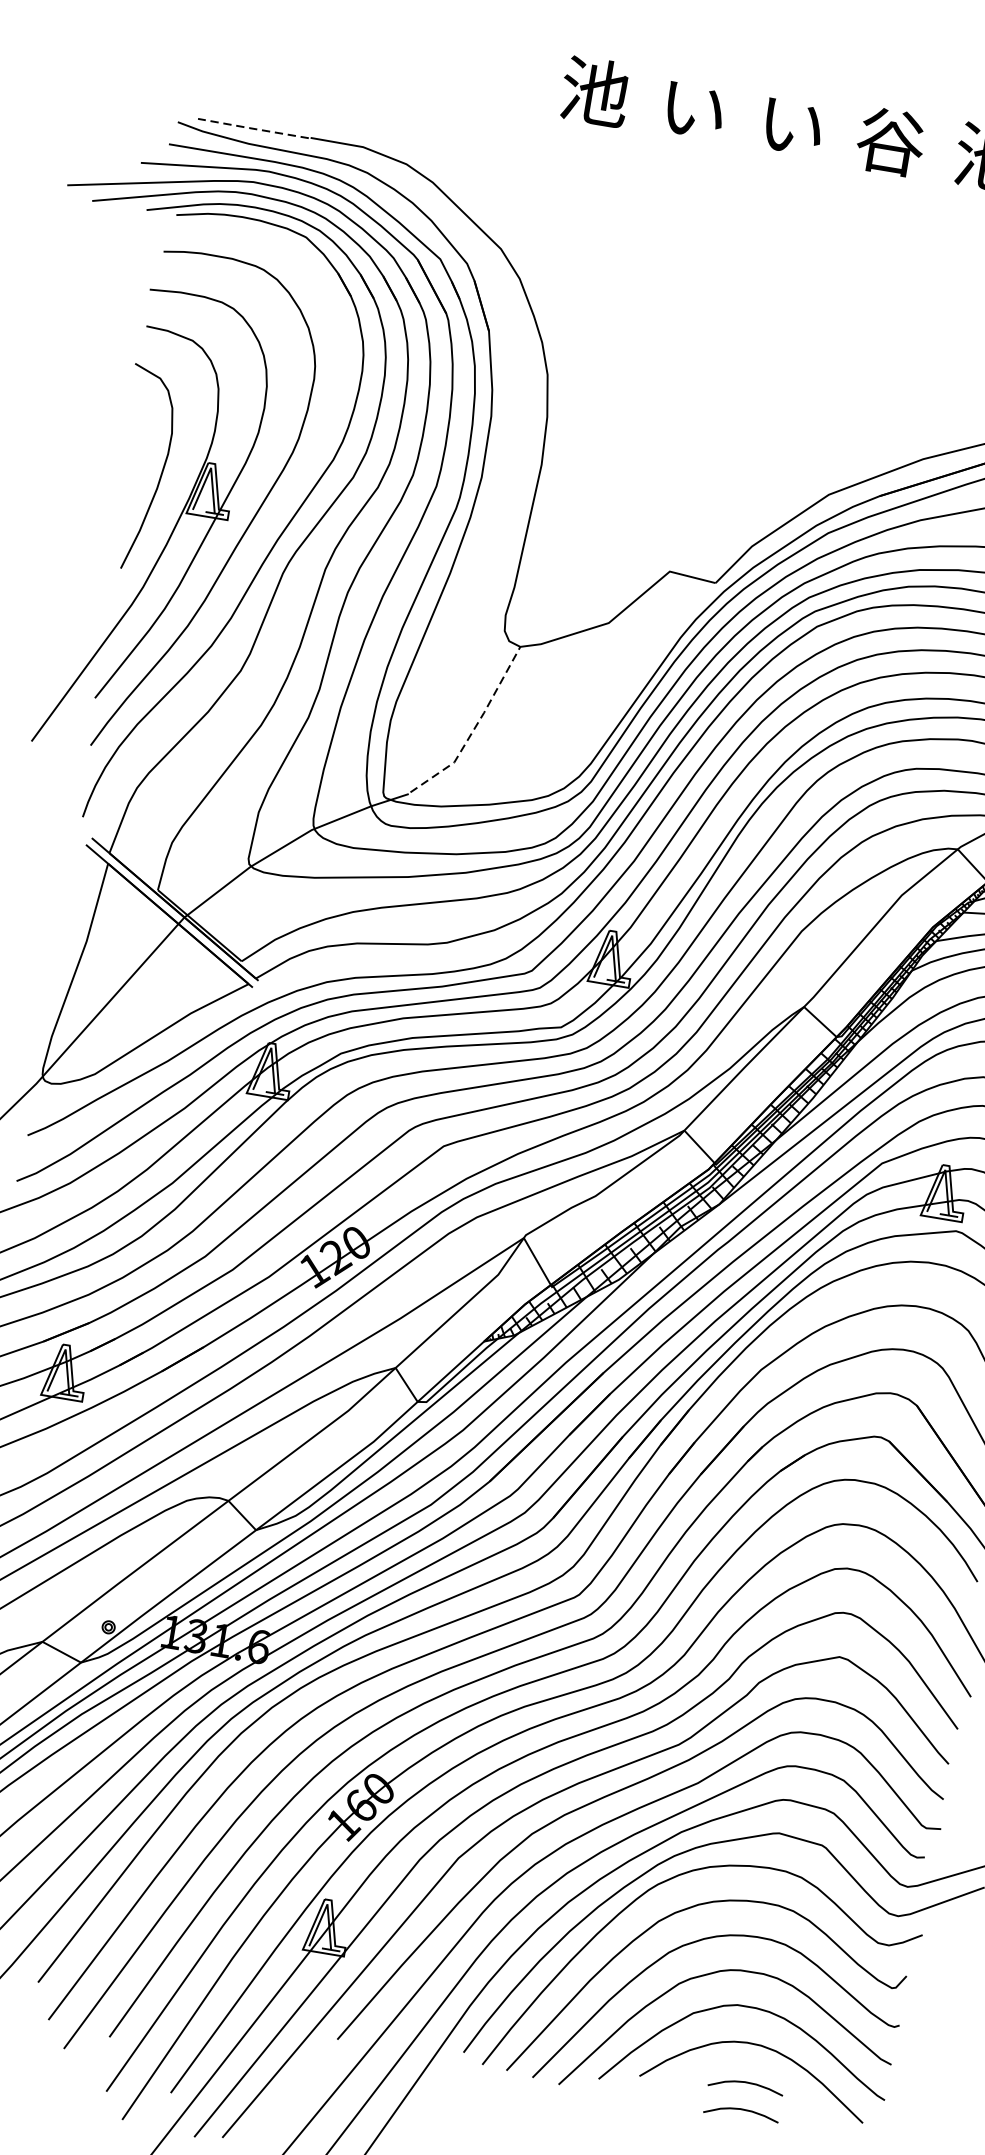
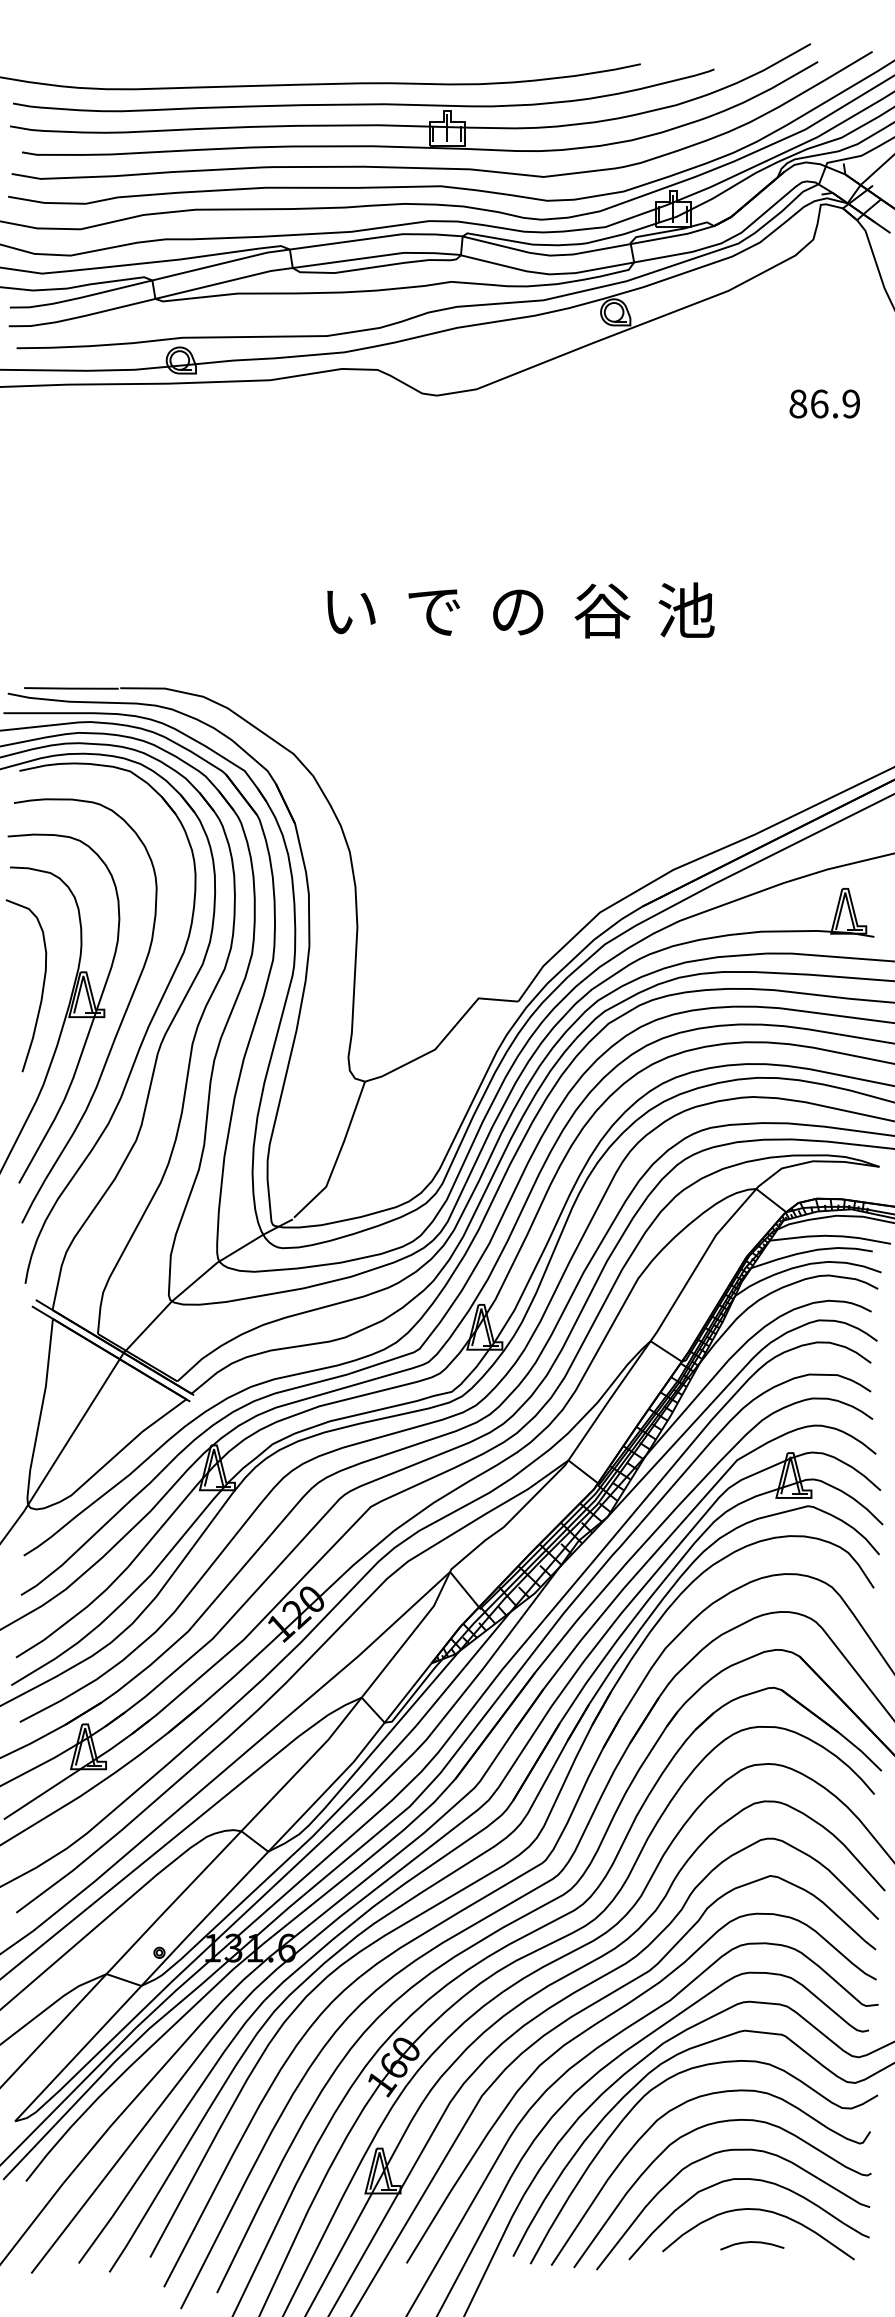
text: (595, 90) -> (350, 609), 池 -> い
text: (693, 110) -> (434, 612), い -> で
text: (792, 127) -> (518, 612), い -> の
line: (252, 128) -> (70, 688), dashed -> solid
line: (474, 728) -> (338, 1155), dashed -> solid
curve: (742, 2109) -> (752, 2265), removed

